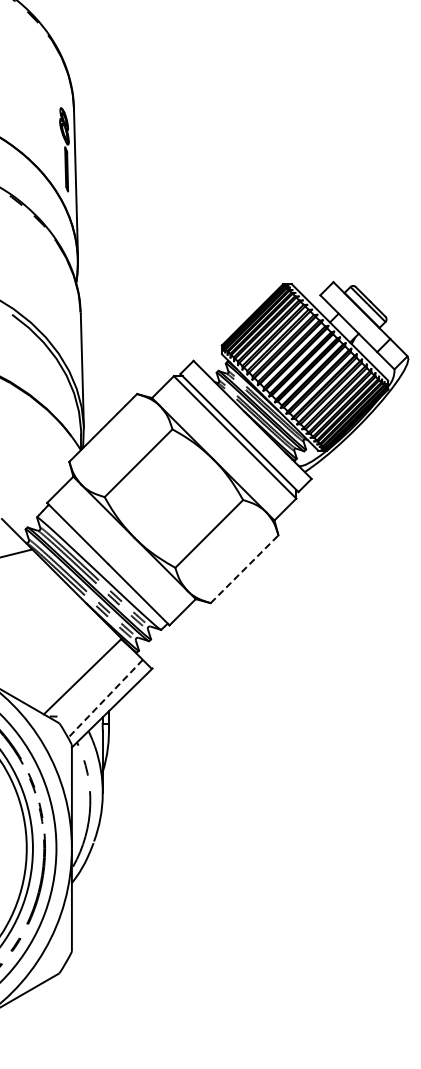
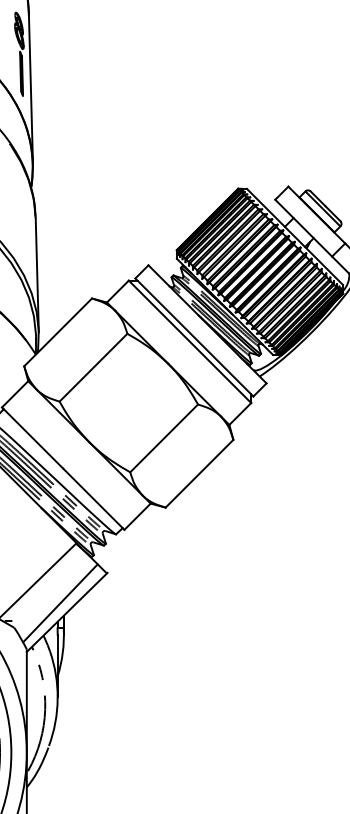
line: (244, 569) -> (199, 473), dashed -> solid
line: (105, 698) -> (60, 602), dashed -> solid

